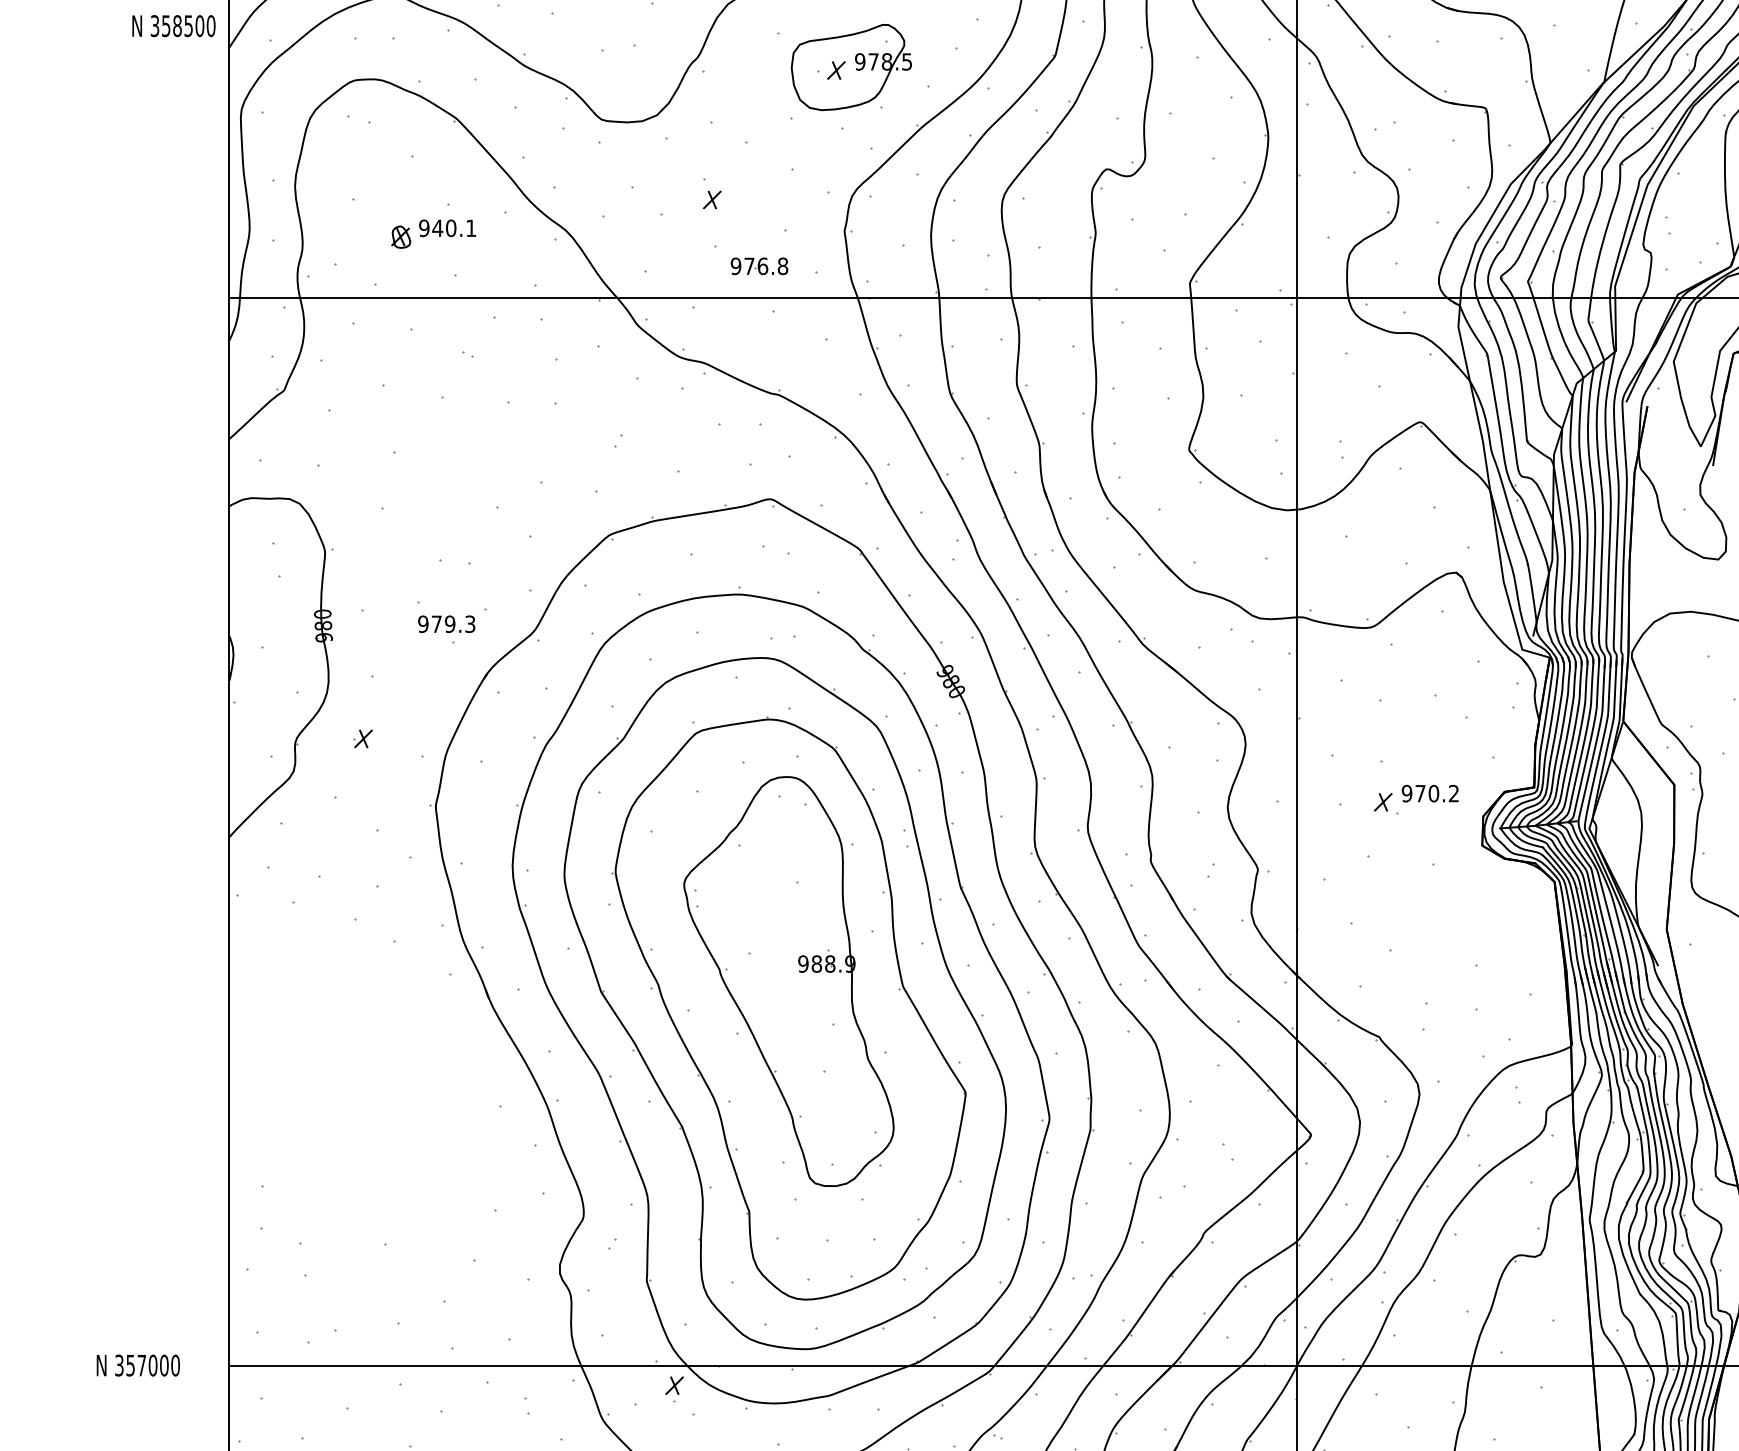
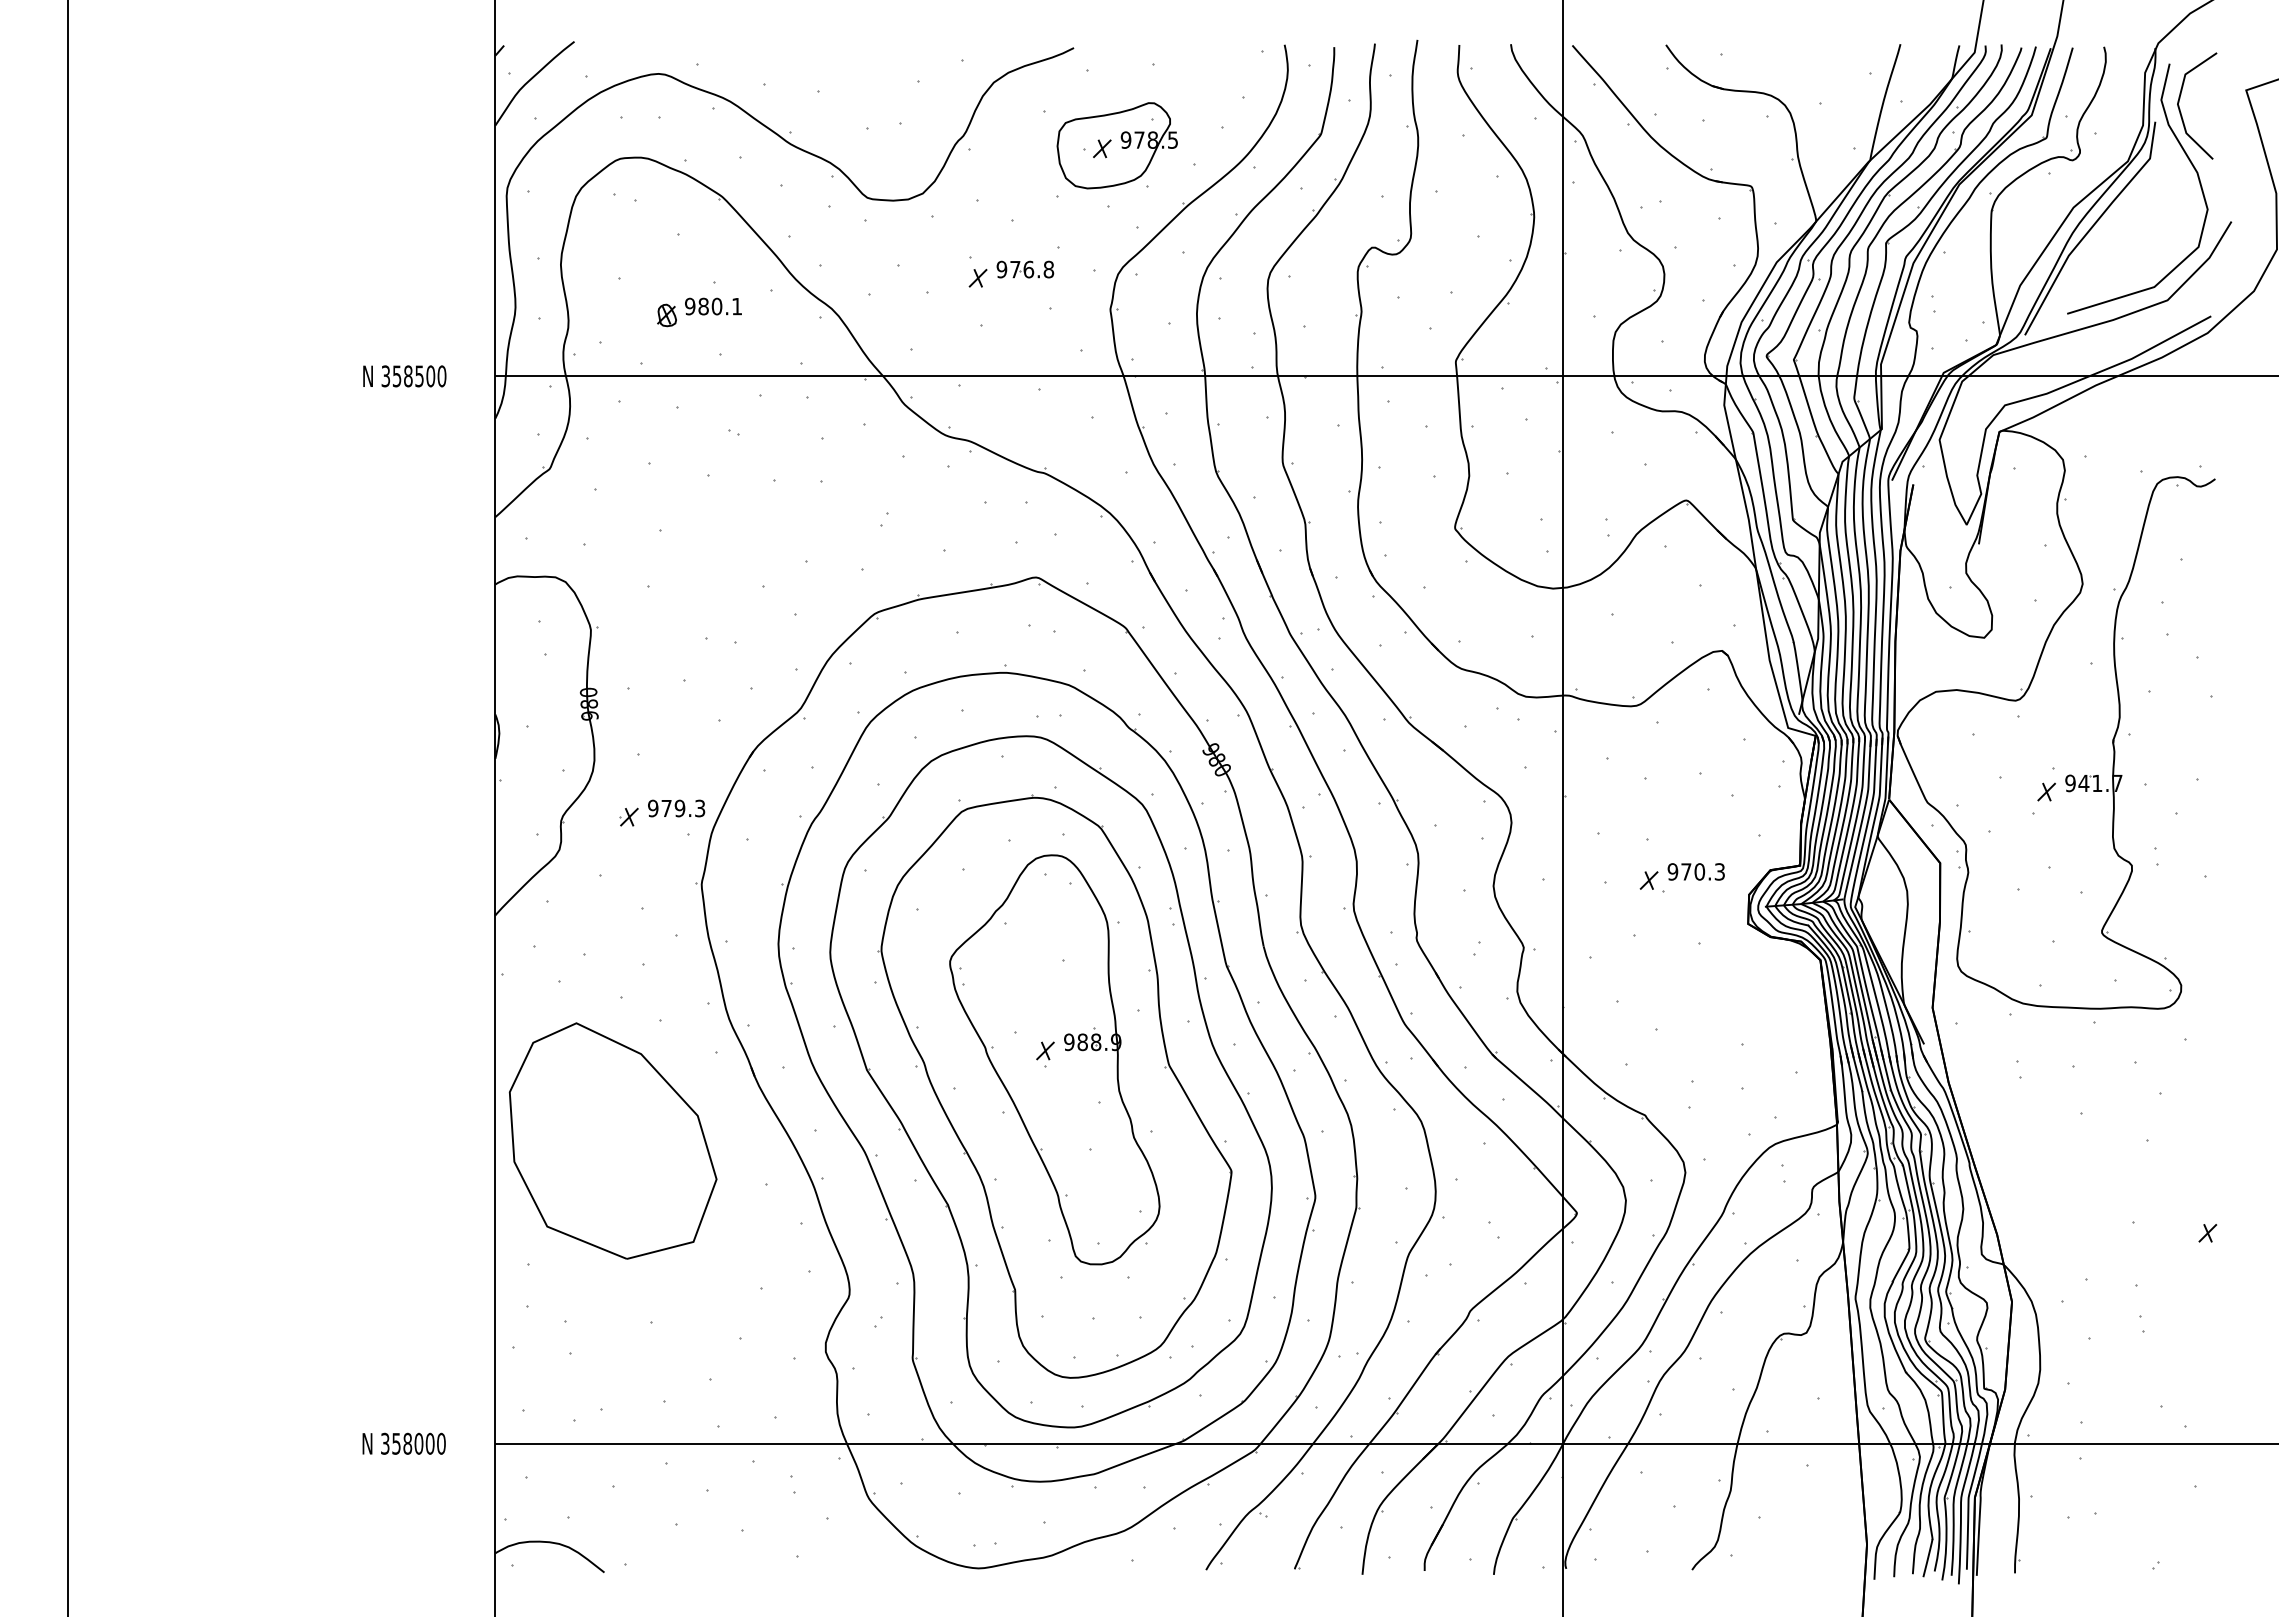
text: (173, 26) -> (404, 376), moved
text: (437, 228) -> (703, 306), 940.1 -> 980.1
part: (759, 266) -> (1025, 269), moved
part: (446, 624) -> (676, 808), moved
text: (1453, 793) -> (1719, 871), 970.2 -> 970.3
part: (346, 1062) -> (612, 1140), added
text: (141, 1365) -> (407, 1443), 357000 -> 358000
part: (674, 1389) -> (1045, 1054), moved

